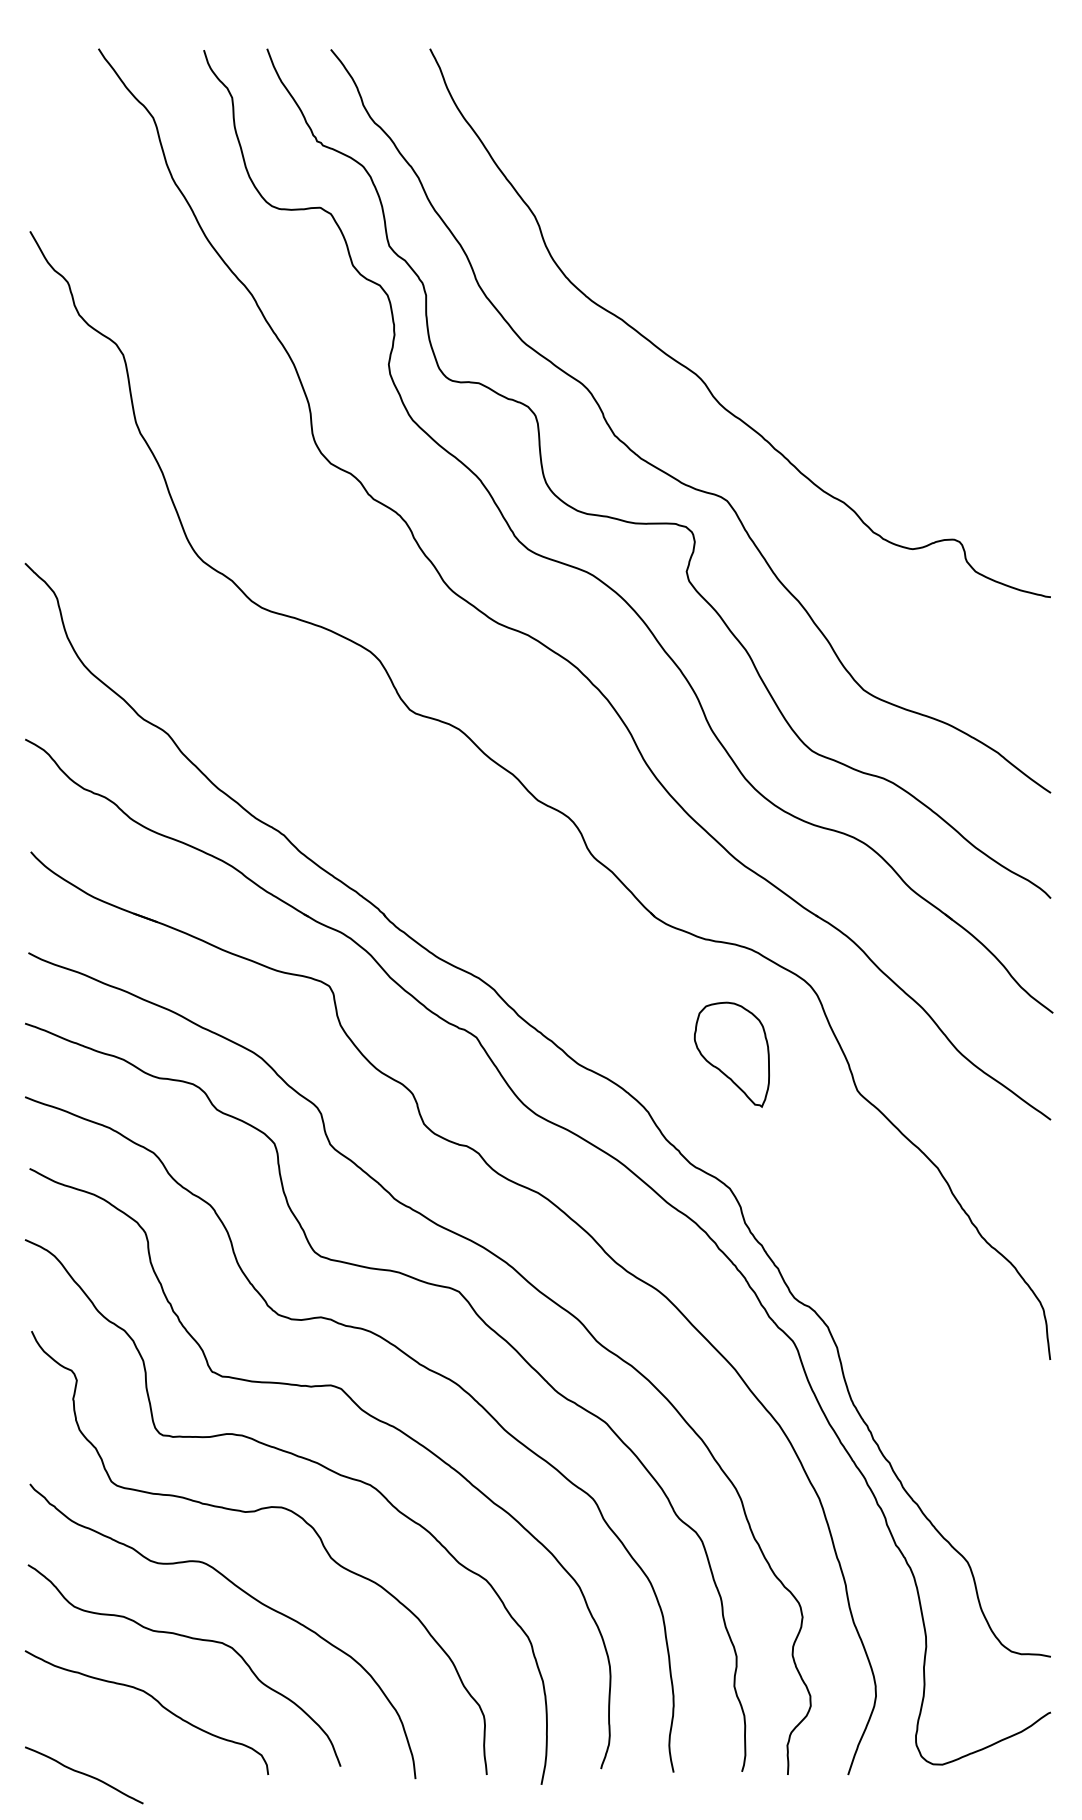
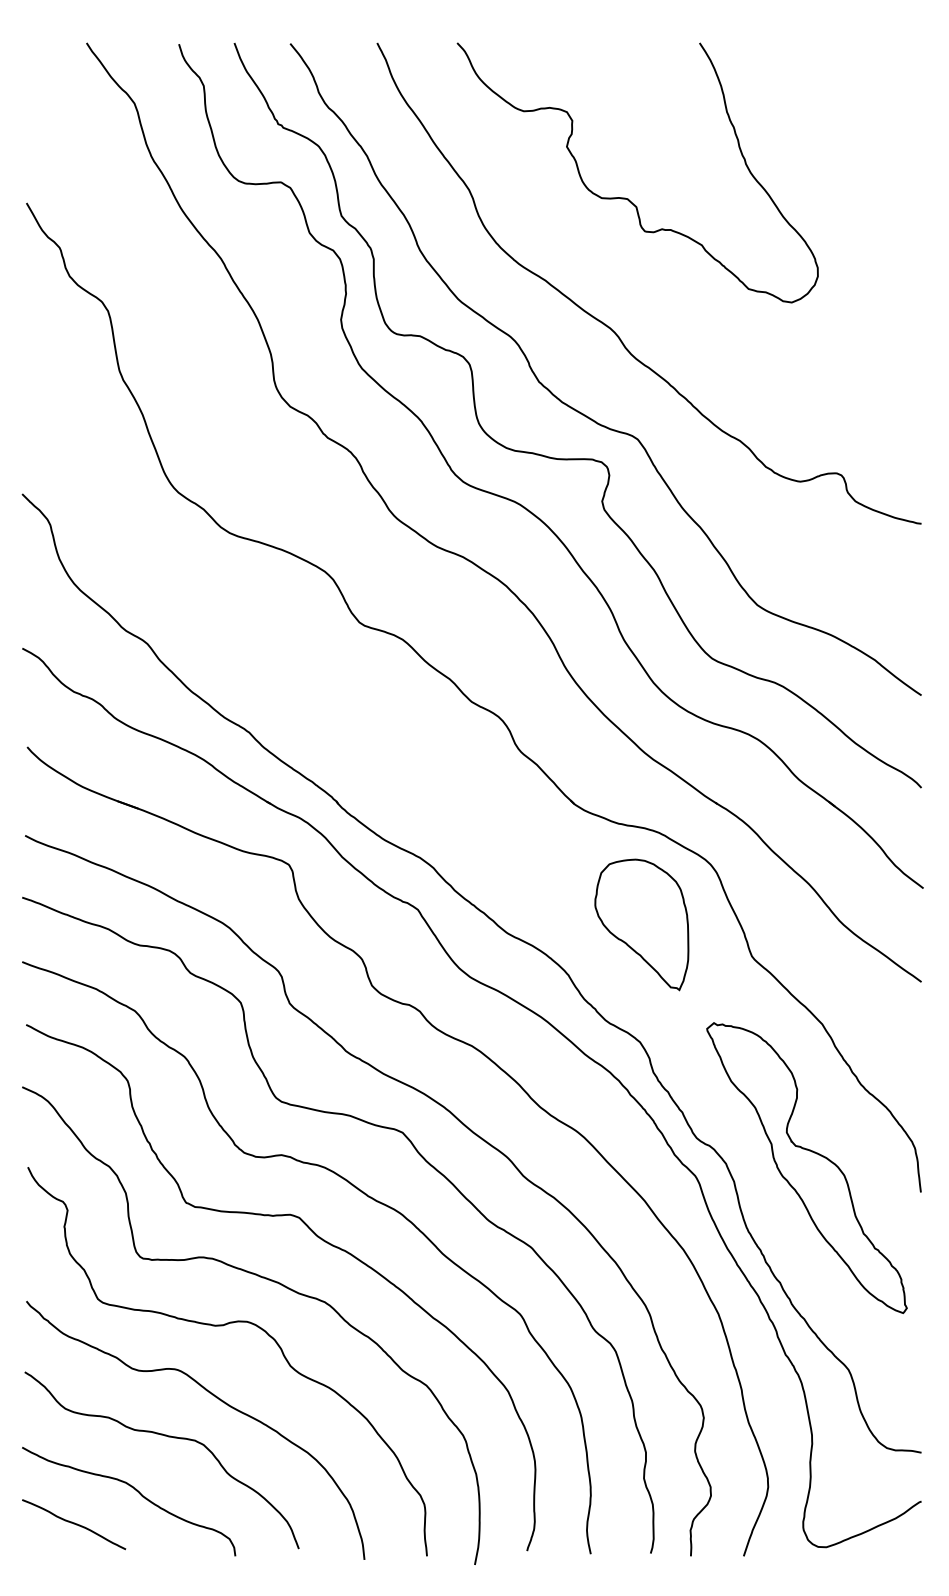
curve: (716, 226) -> (628, 198), added
part: (731, 1054) -> (641, 924), size x1.43
part: (919, 1331) -> (806, 1167), added
curve: (84, 1775) -> (74, 1524), moved

